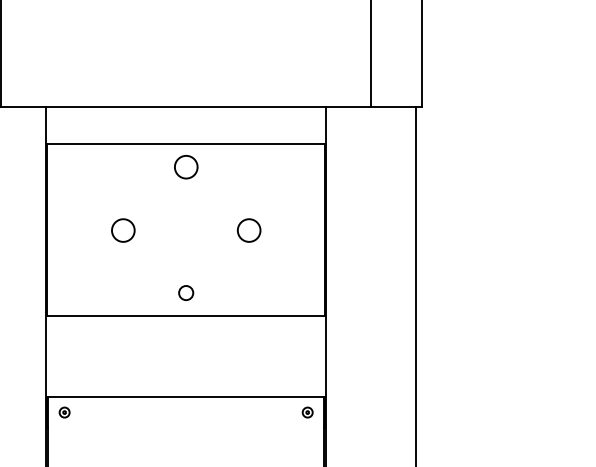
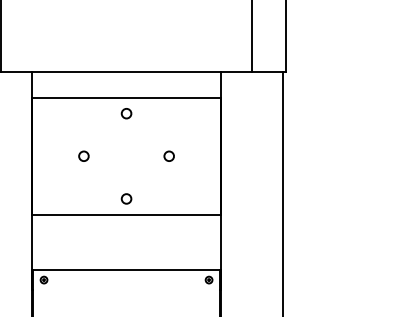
circle: (186, 167) -> (126, 113), size x0.62
circle: (122, 229) -> (83, 155), size x0.62
circle: (247, 229) -> (168, 155), size x0.62

